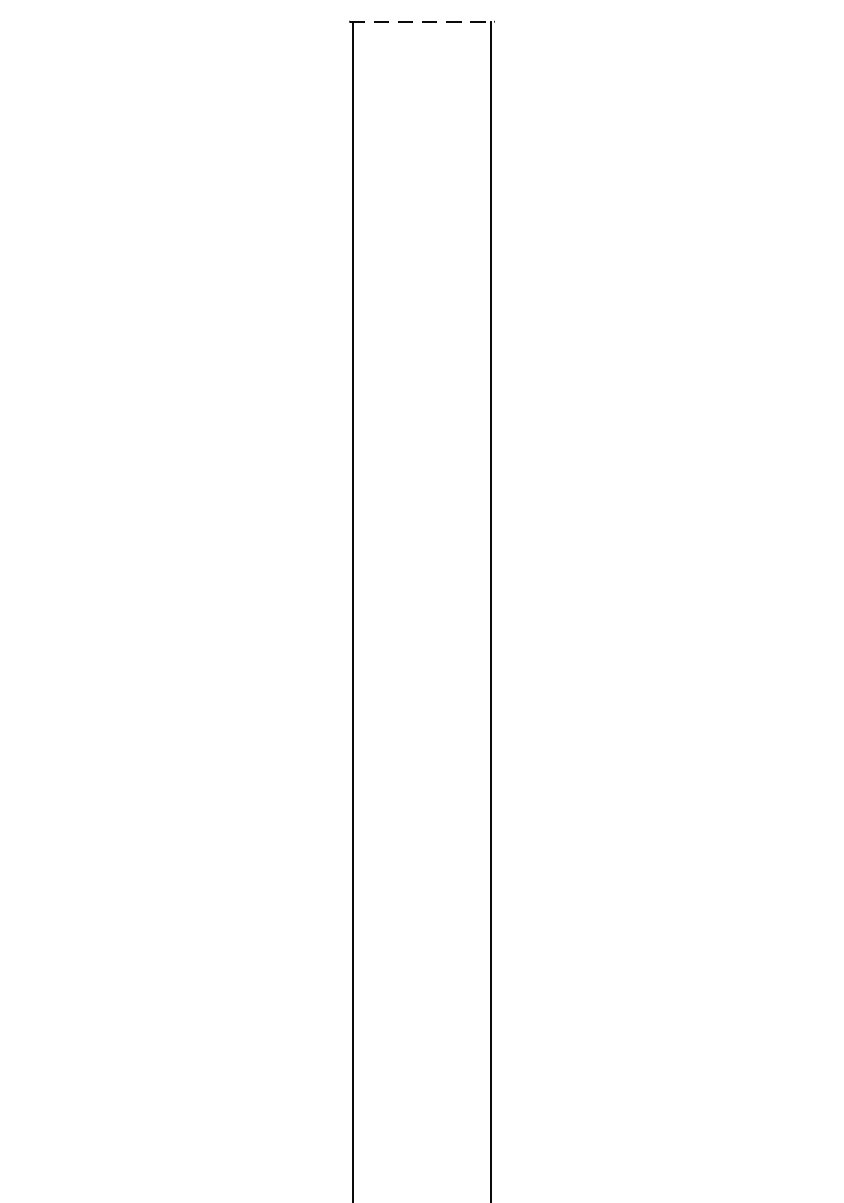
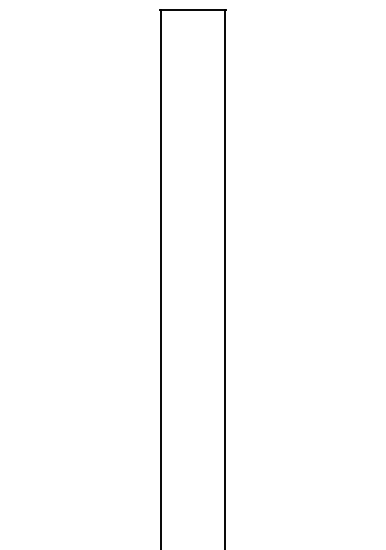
line: (420, 20) -> (192, 9), dashed -> solid

